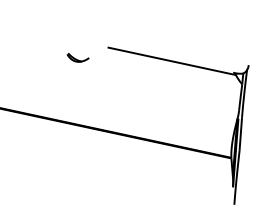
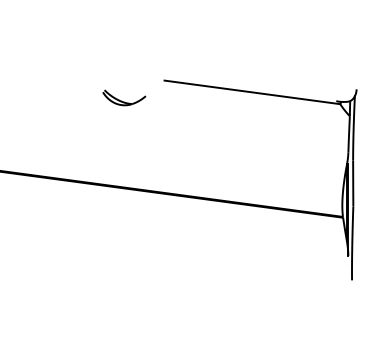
part: (78, 57) -> (124, 97), size x1.43

